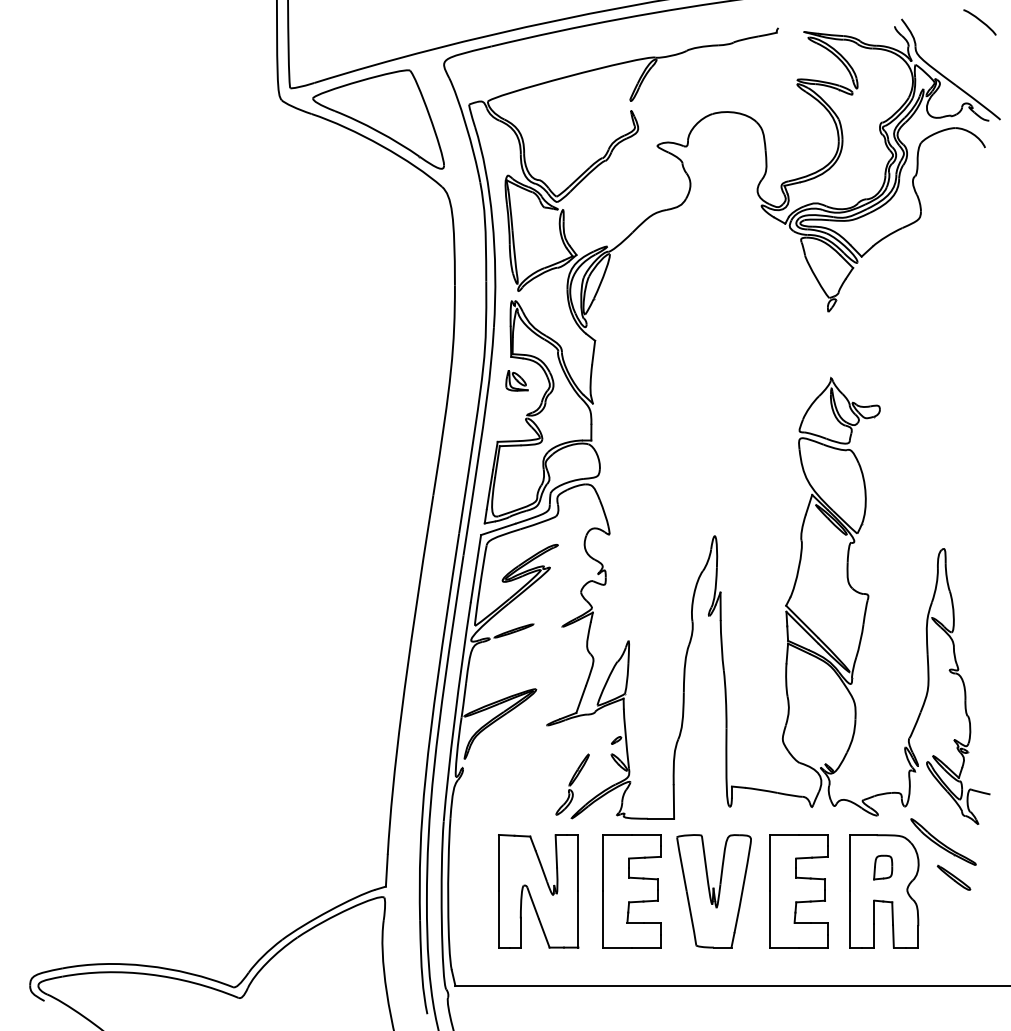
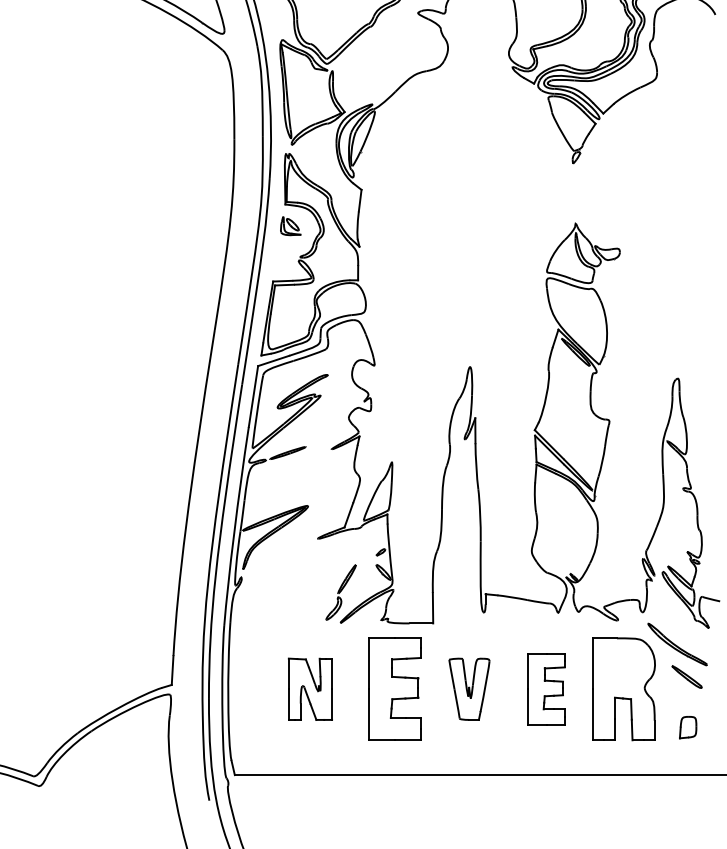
part: (883, 867) -> (688, 727), moved
part: (538, 891) -> (310, 689), size x0.6
part: (713, 891) -> (468, 689), size x0.6
part: (798, 891) -> (546, 689), size x0.7

